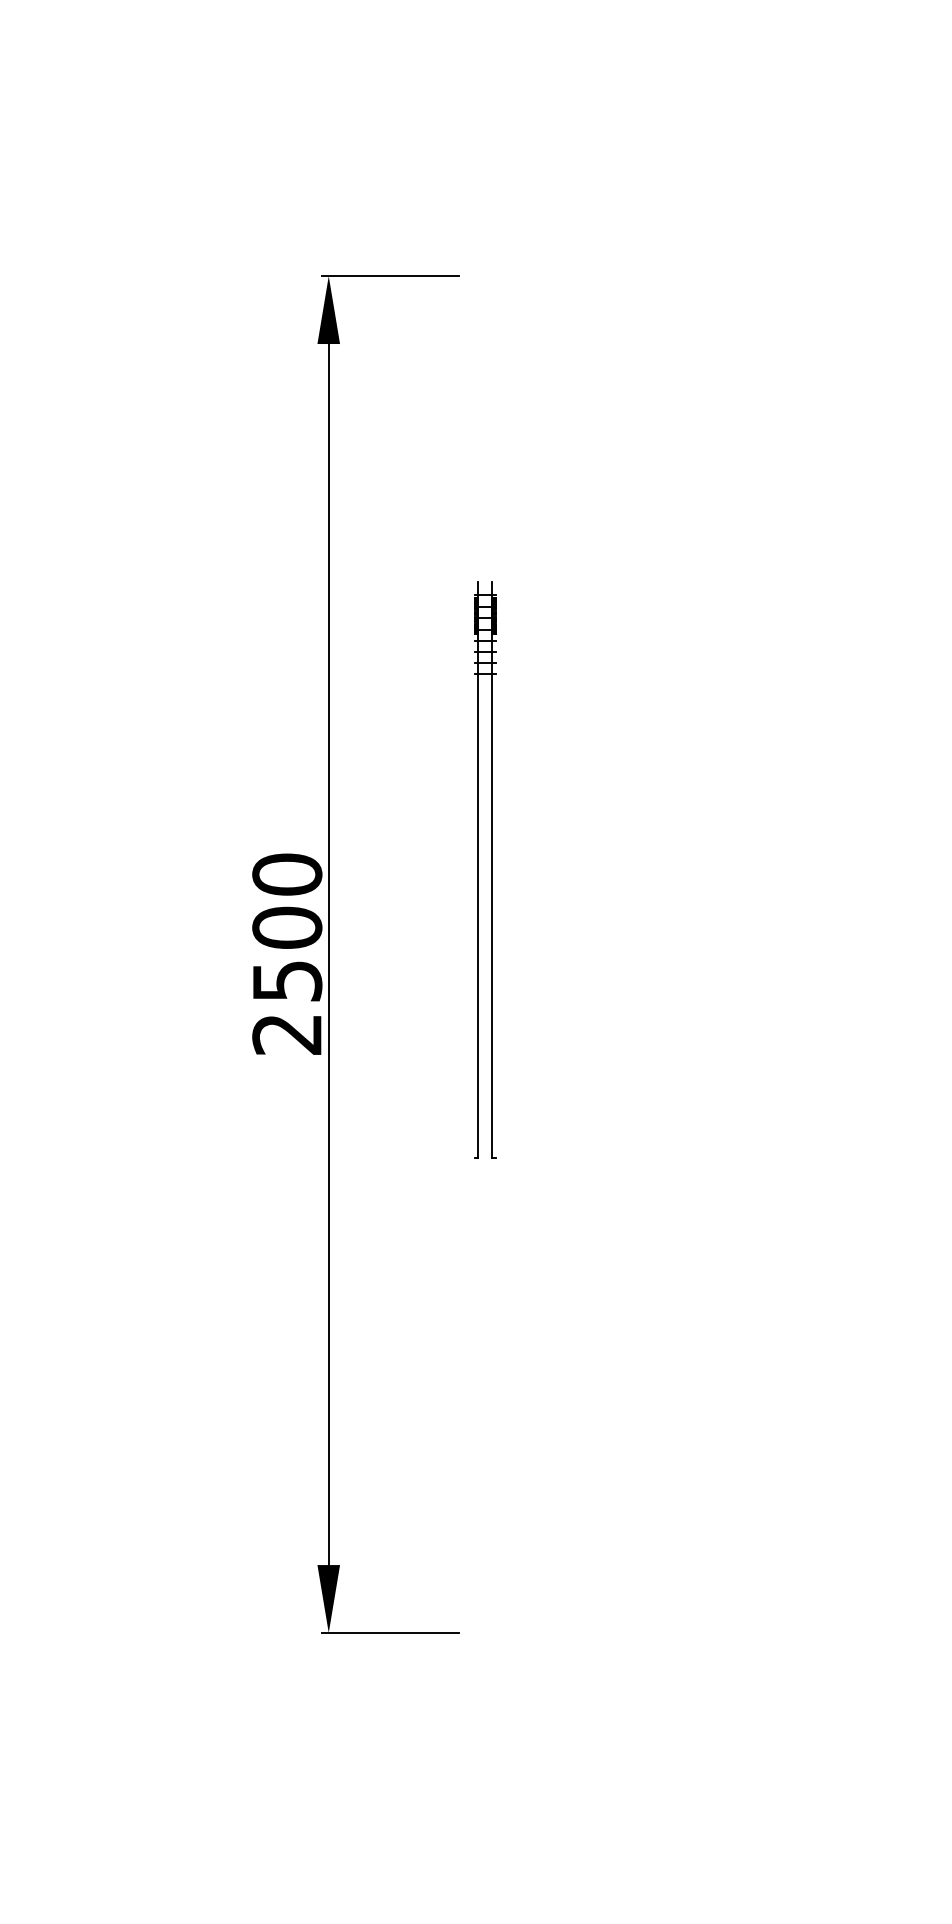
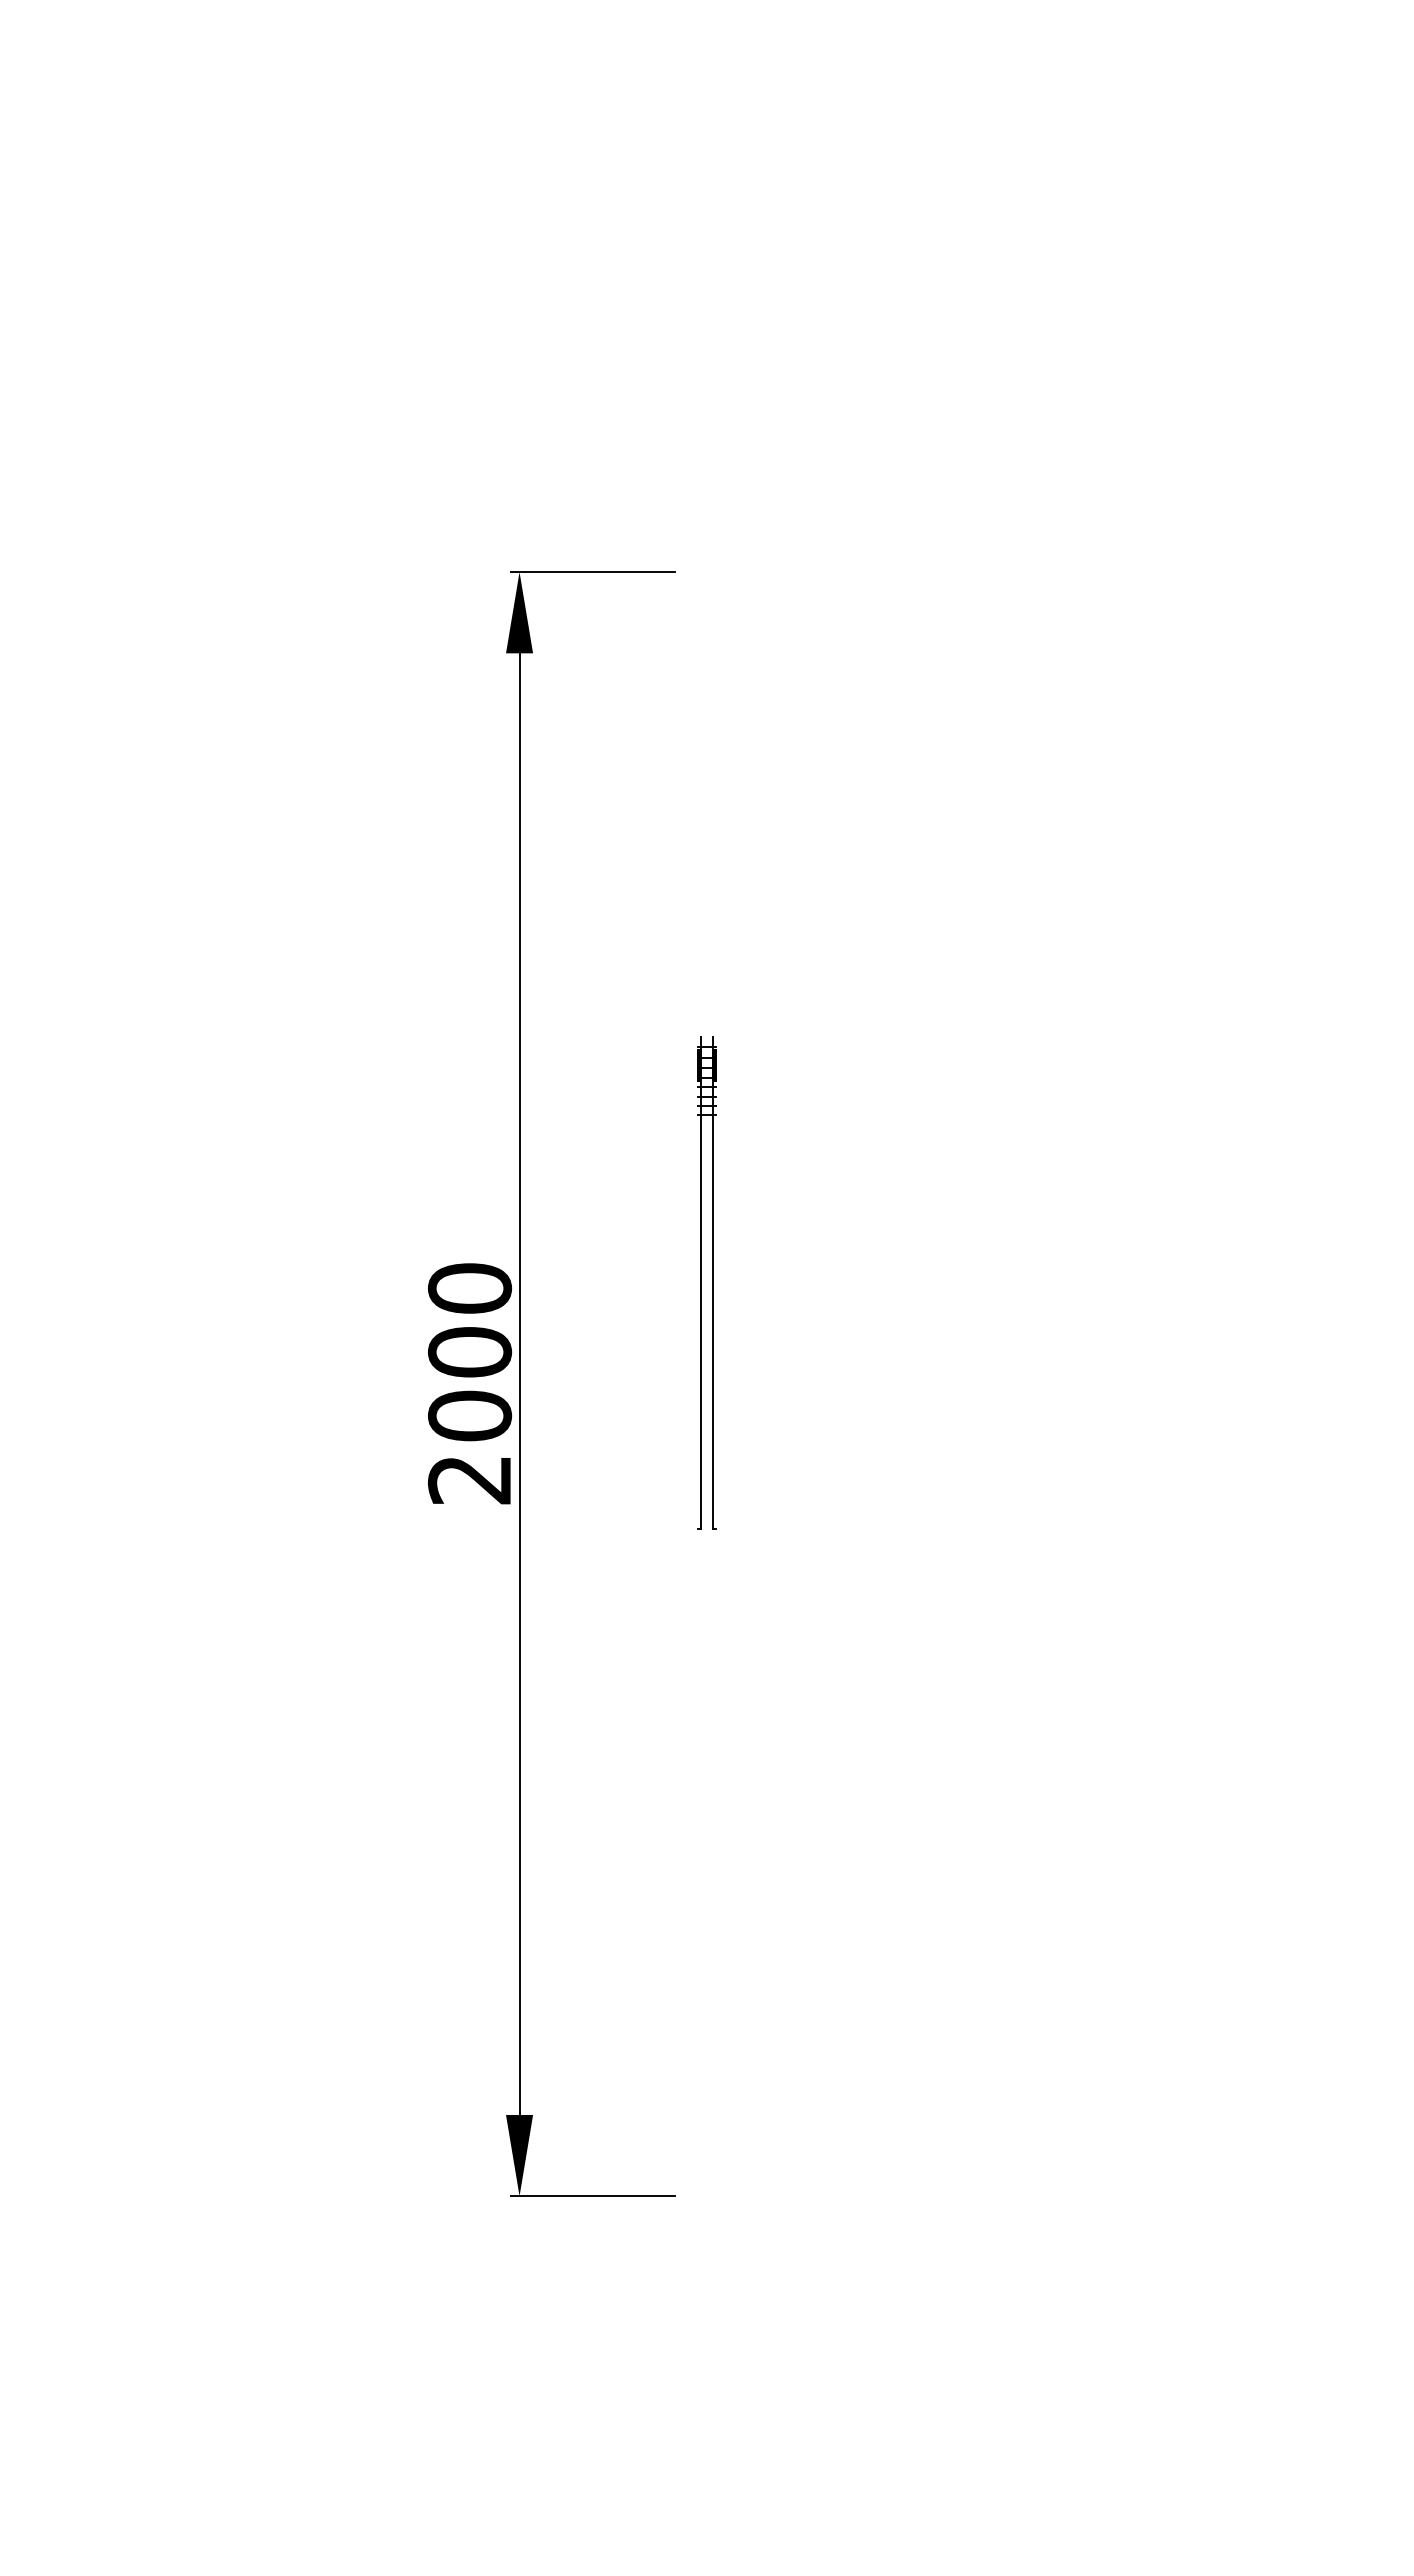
part: (484, 869) -> (706, 1282), size x0.71
text: (287, 980) -> (470, 1415), 2500 -> 2000

